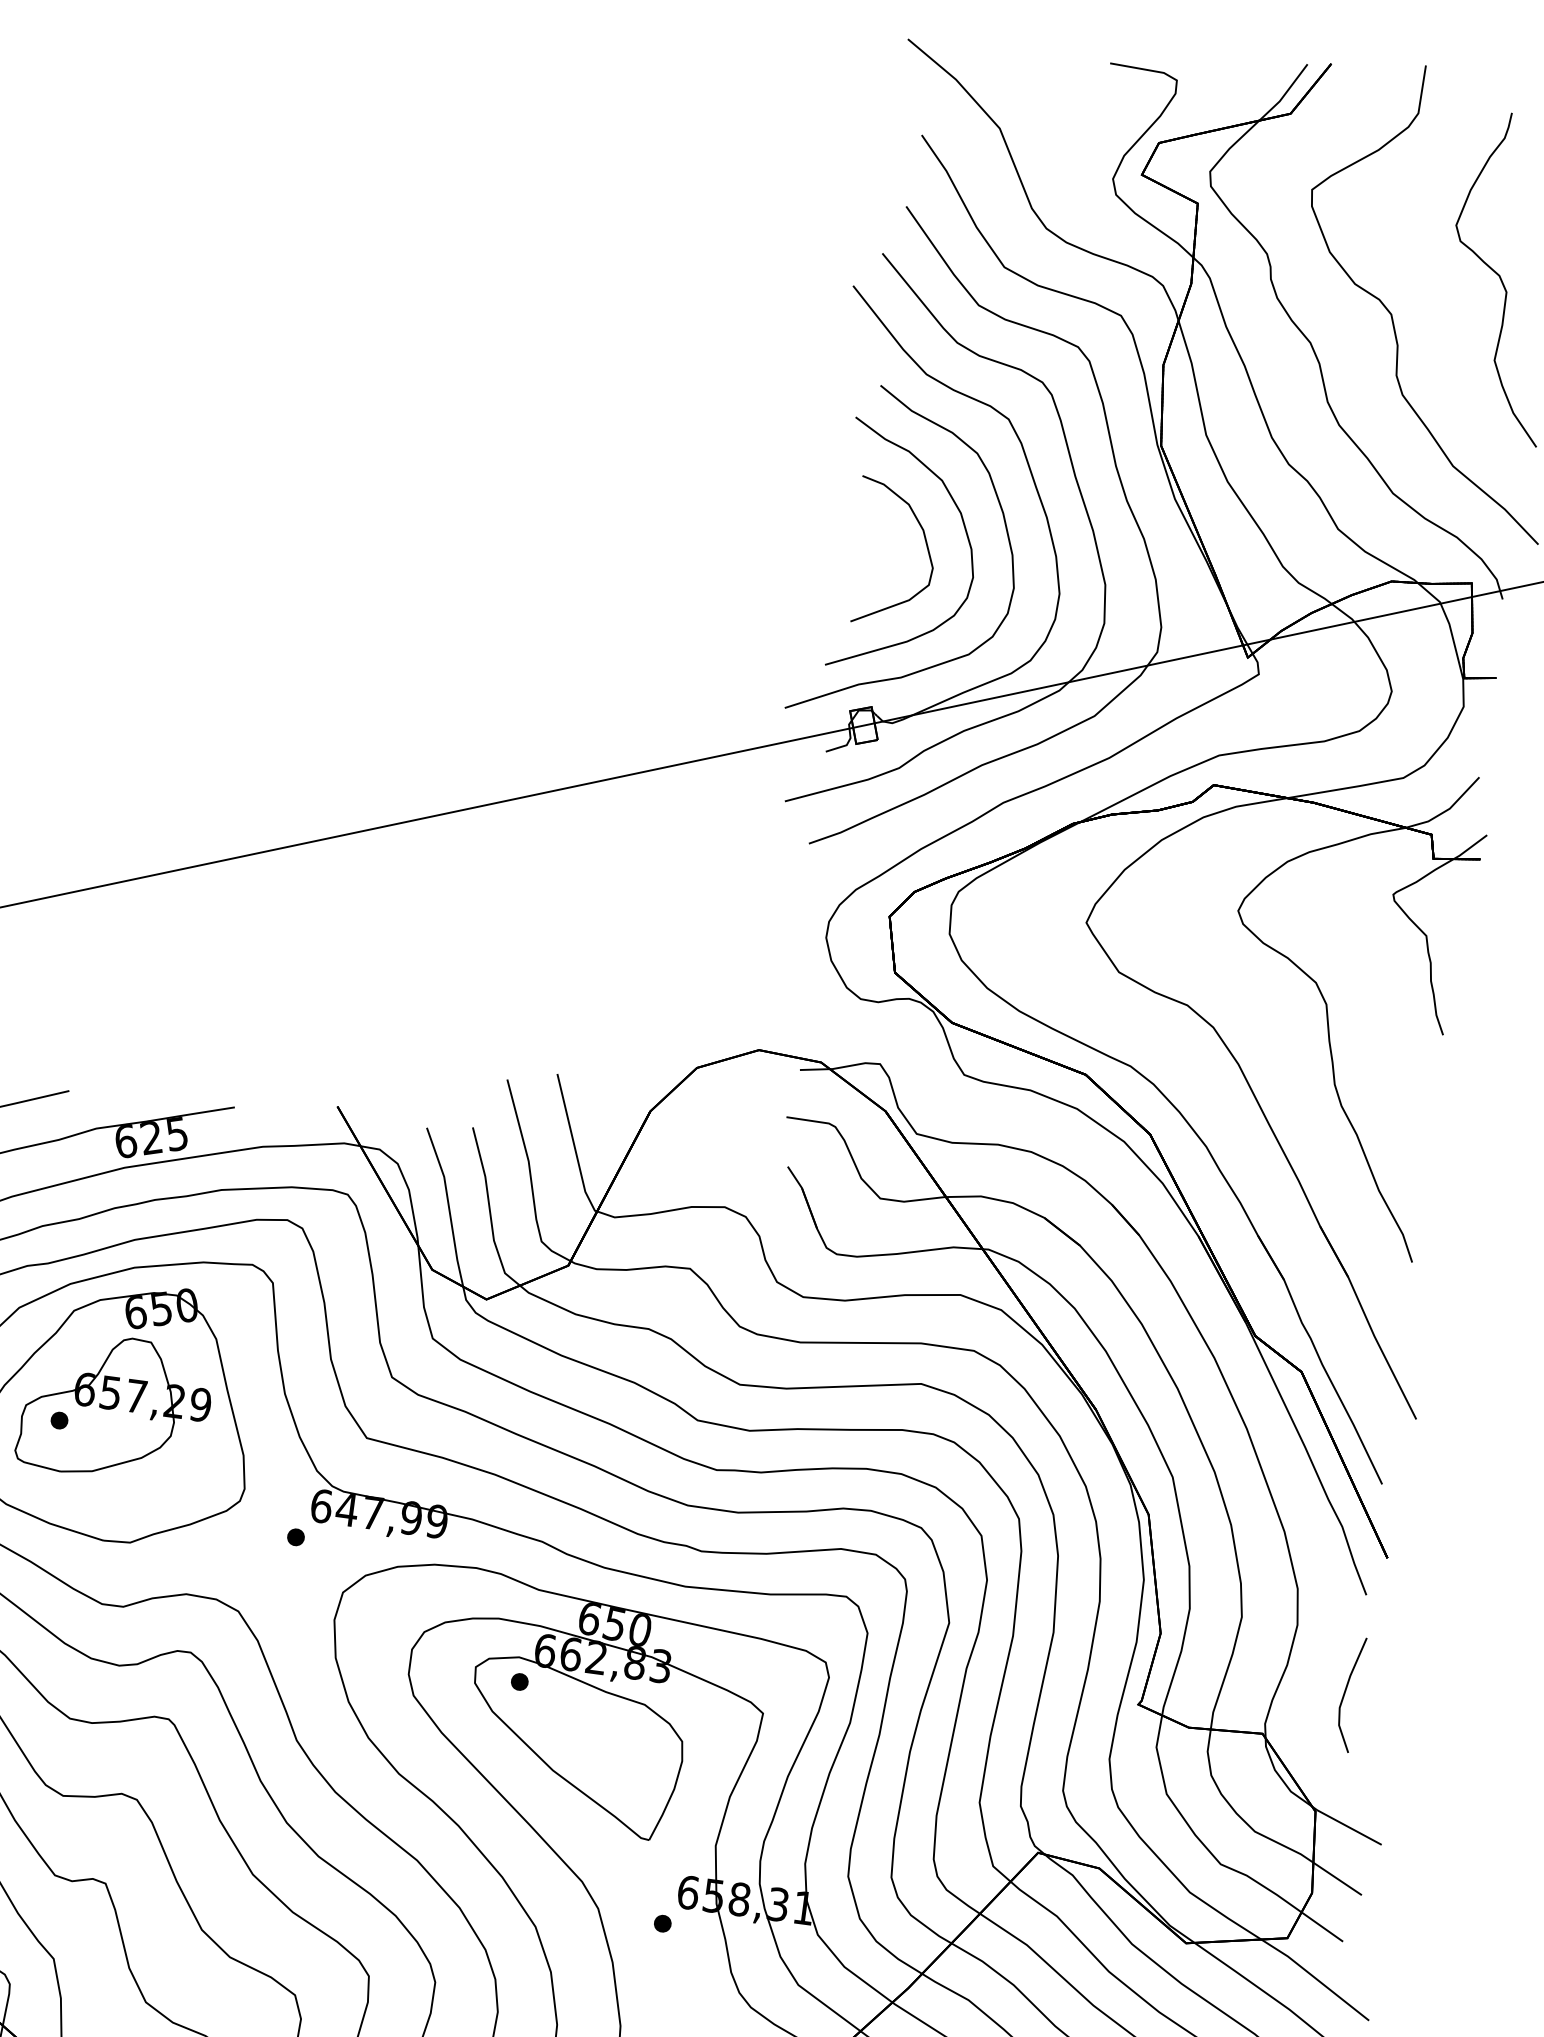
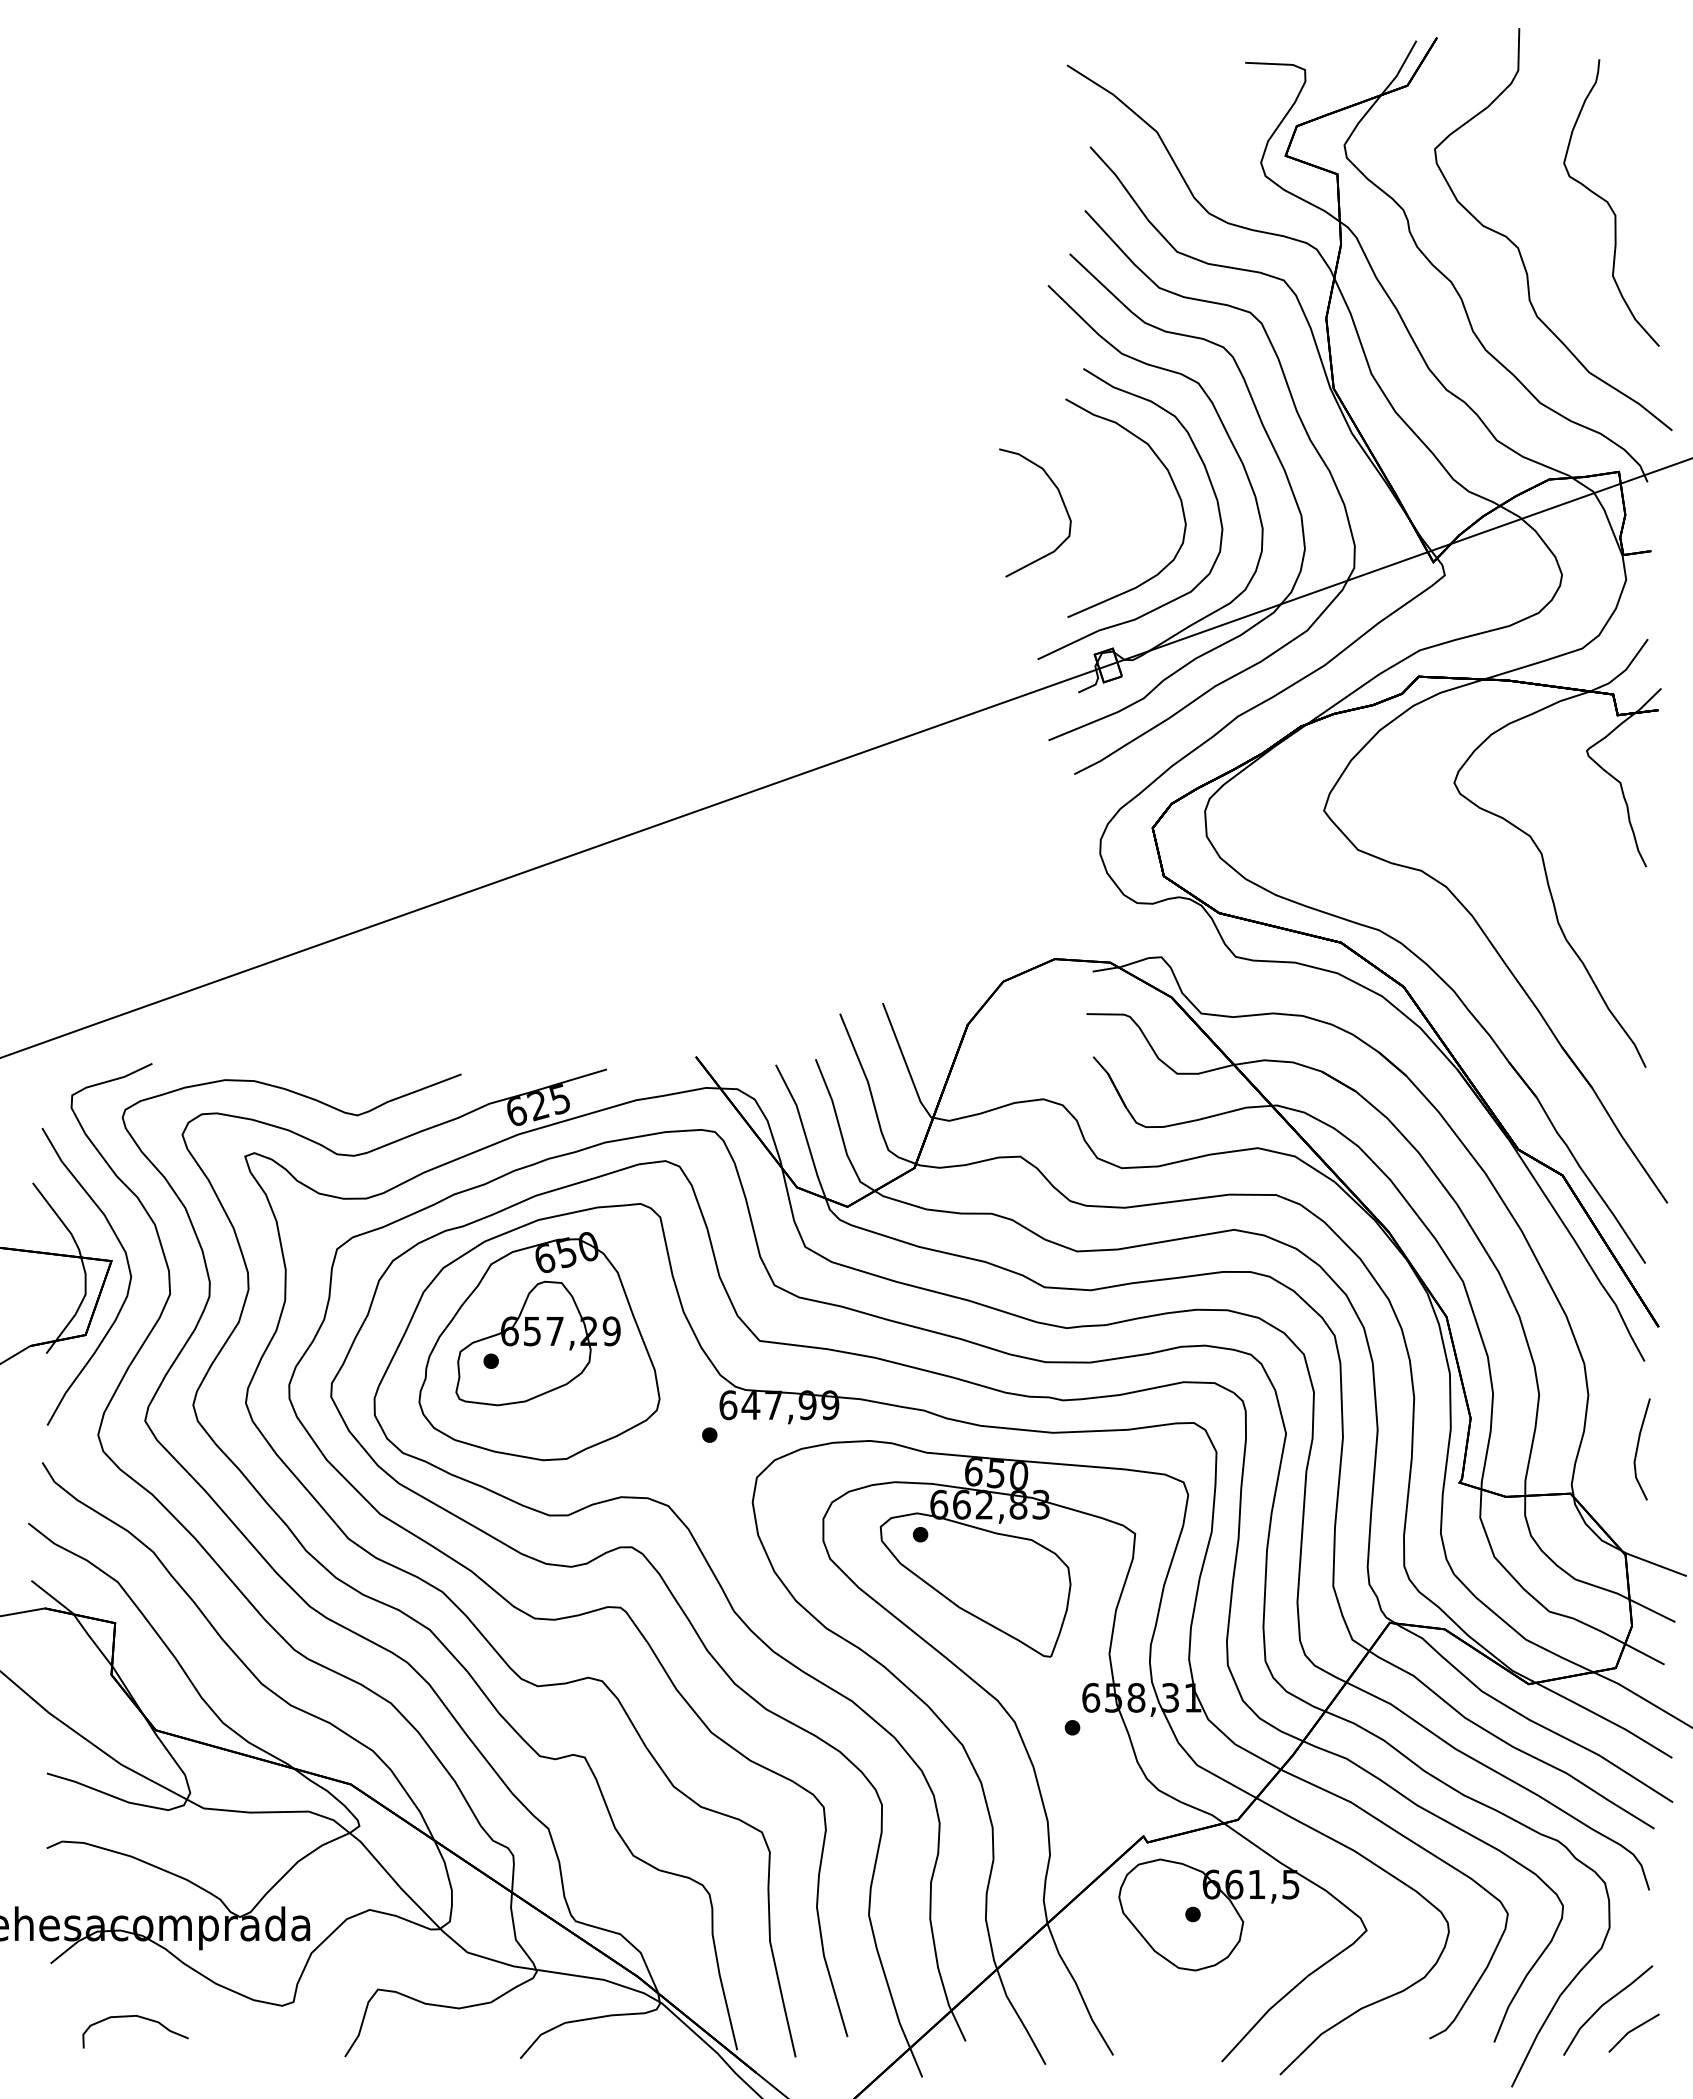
curve: (926, 546) -> (1062, 503), moved

